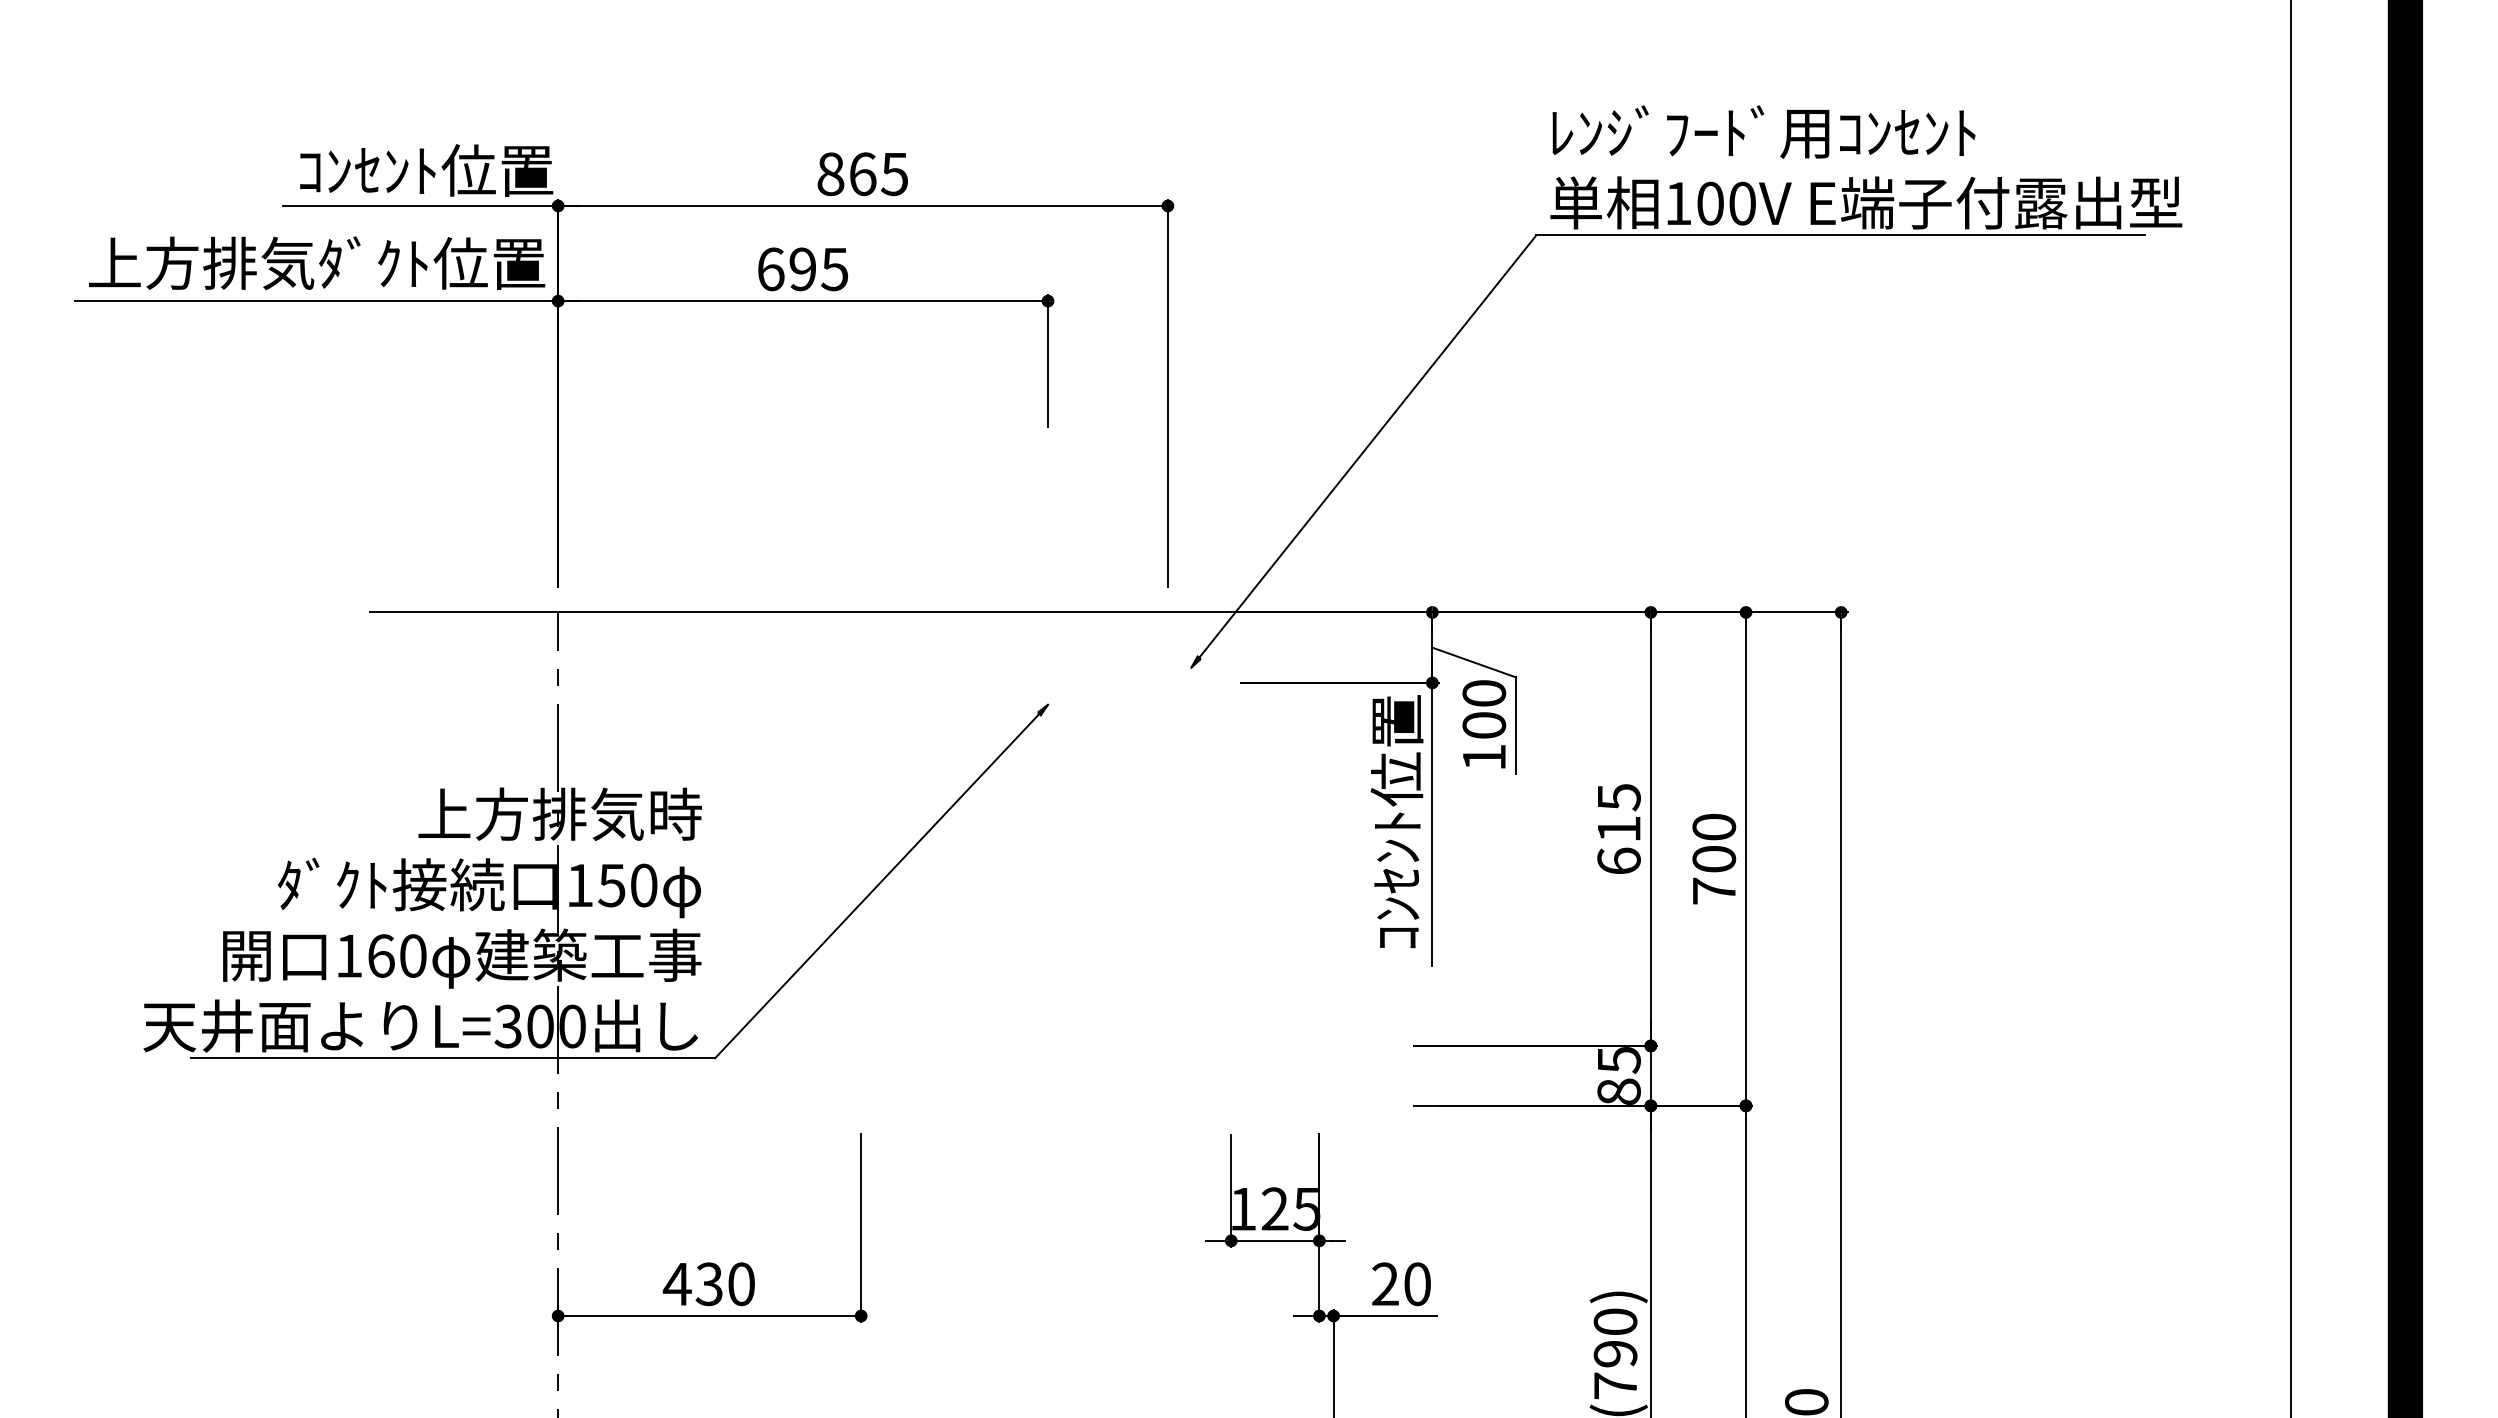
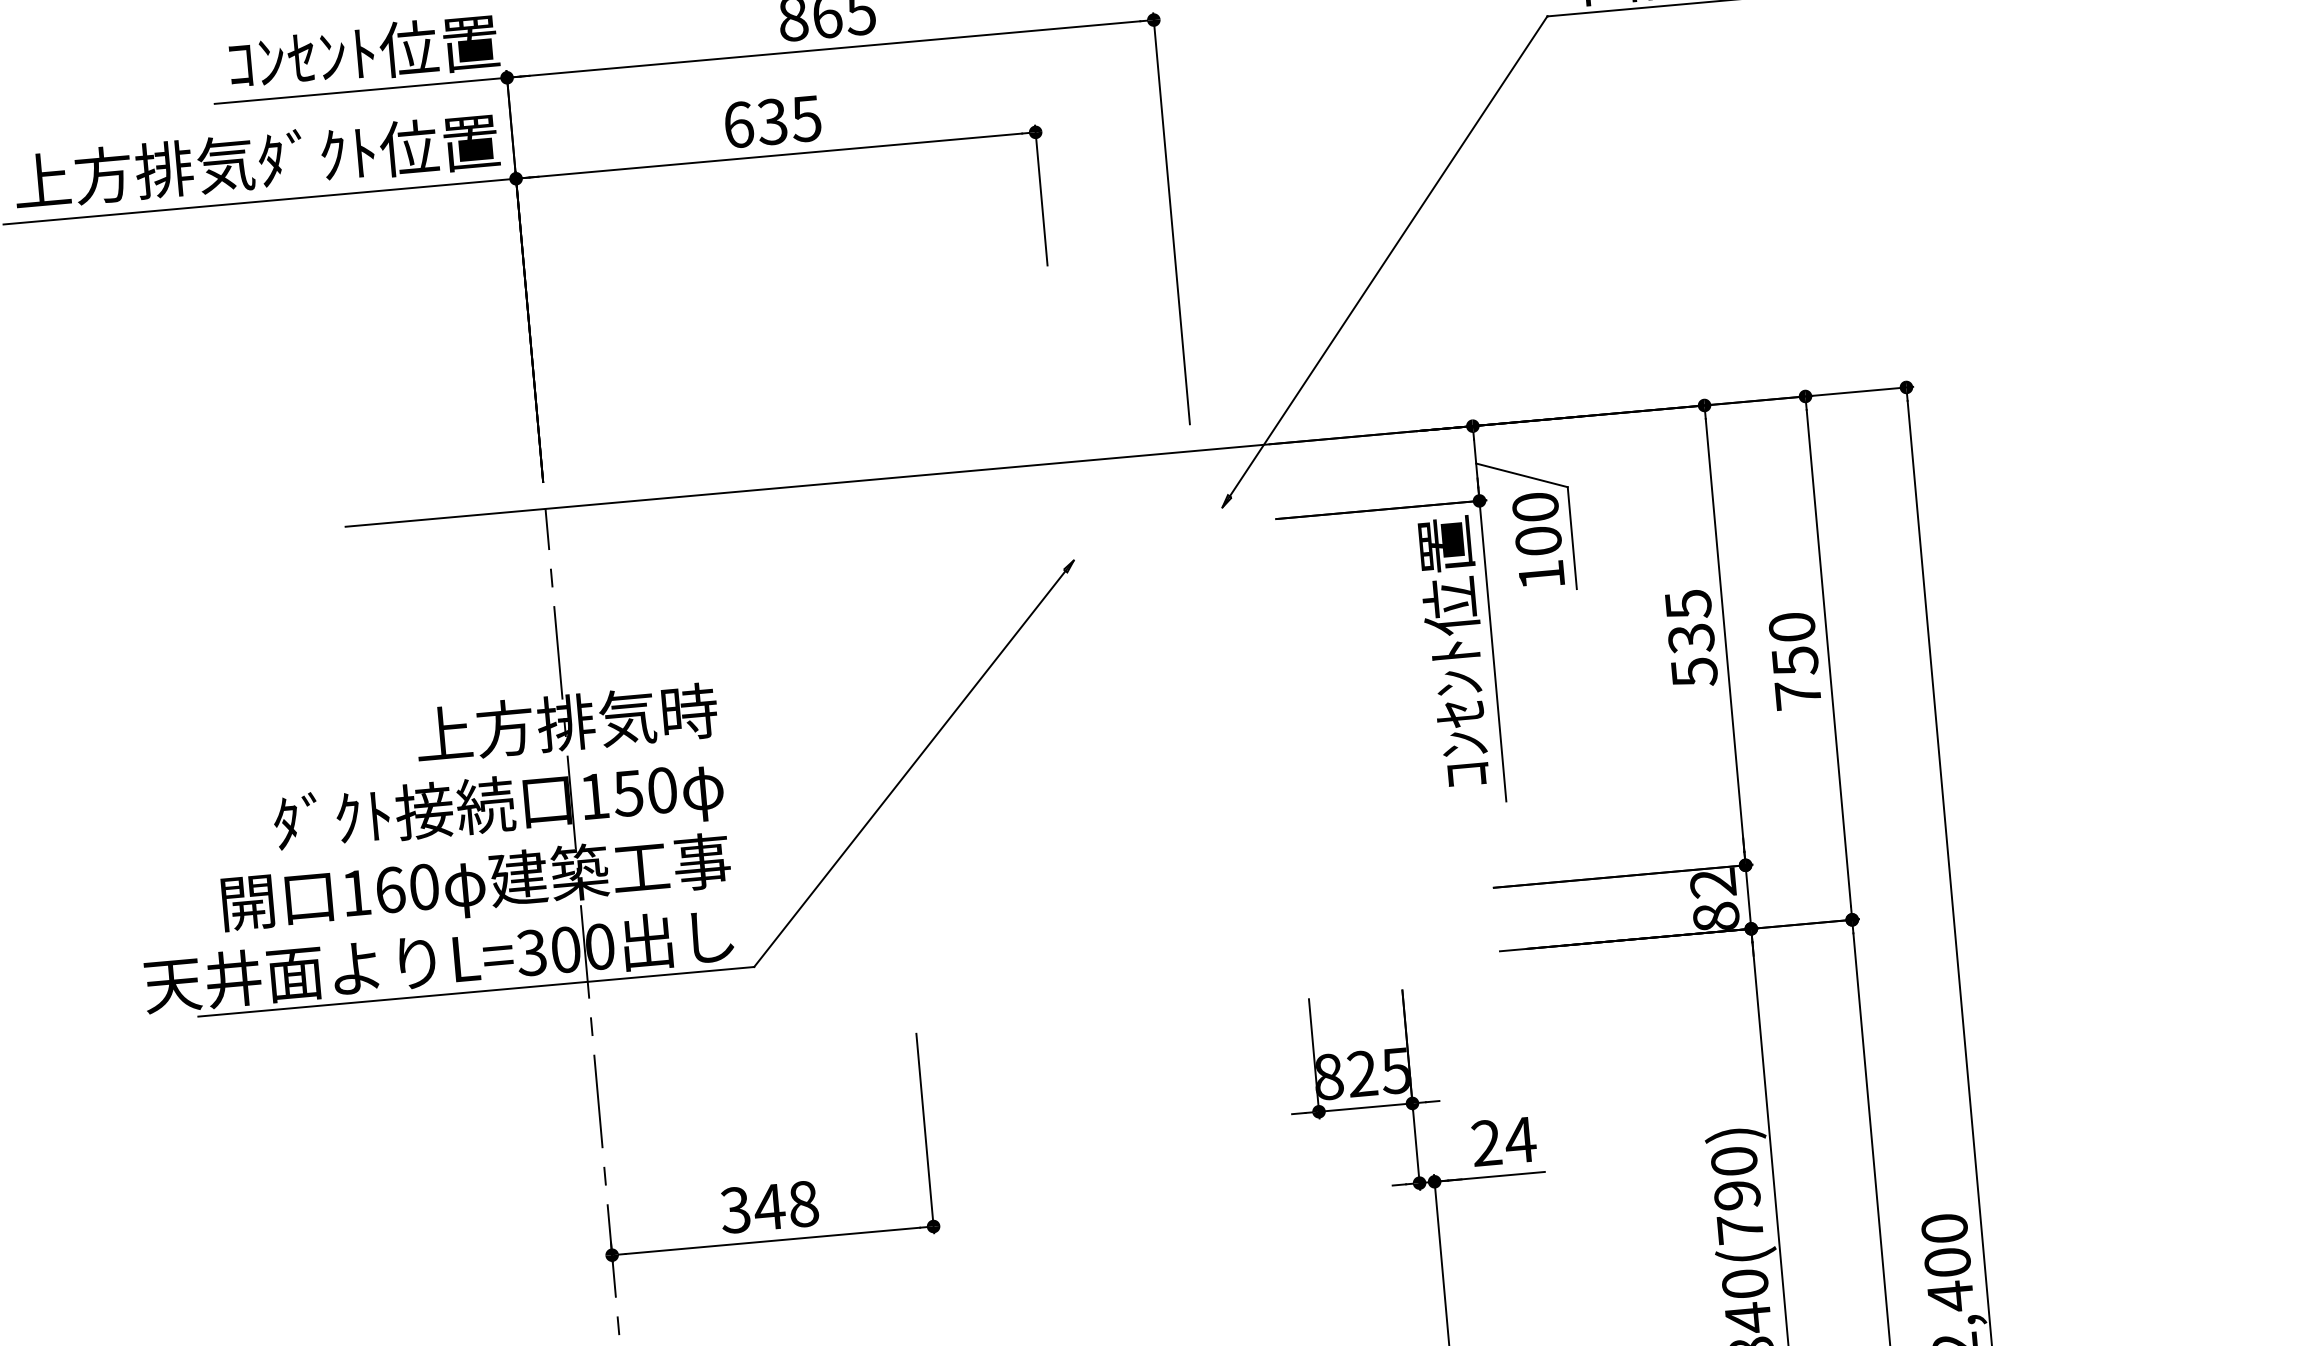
text: (802, 269) -> (772, 122), 695 -> 635
text: (1618, 845) -> (1692, 655), 615 -> 535
text: (1714, 859) -> (1795, 661), 700 -> 750
text: (1618, 1060) -> (1712, 883), 85 -> 82
text: (1244, 1208) -> (1329, 1076), 125 -> 825
text: (708, 1284) -> (768, 1207), 430 -> 348
text: (1416, 1284) -> (1519, 1140), 20 -> 24

